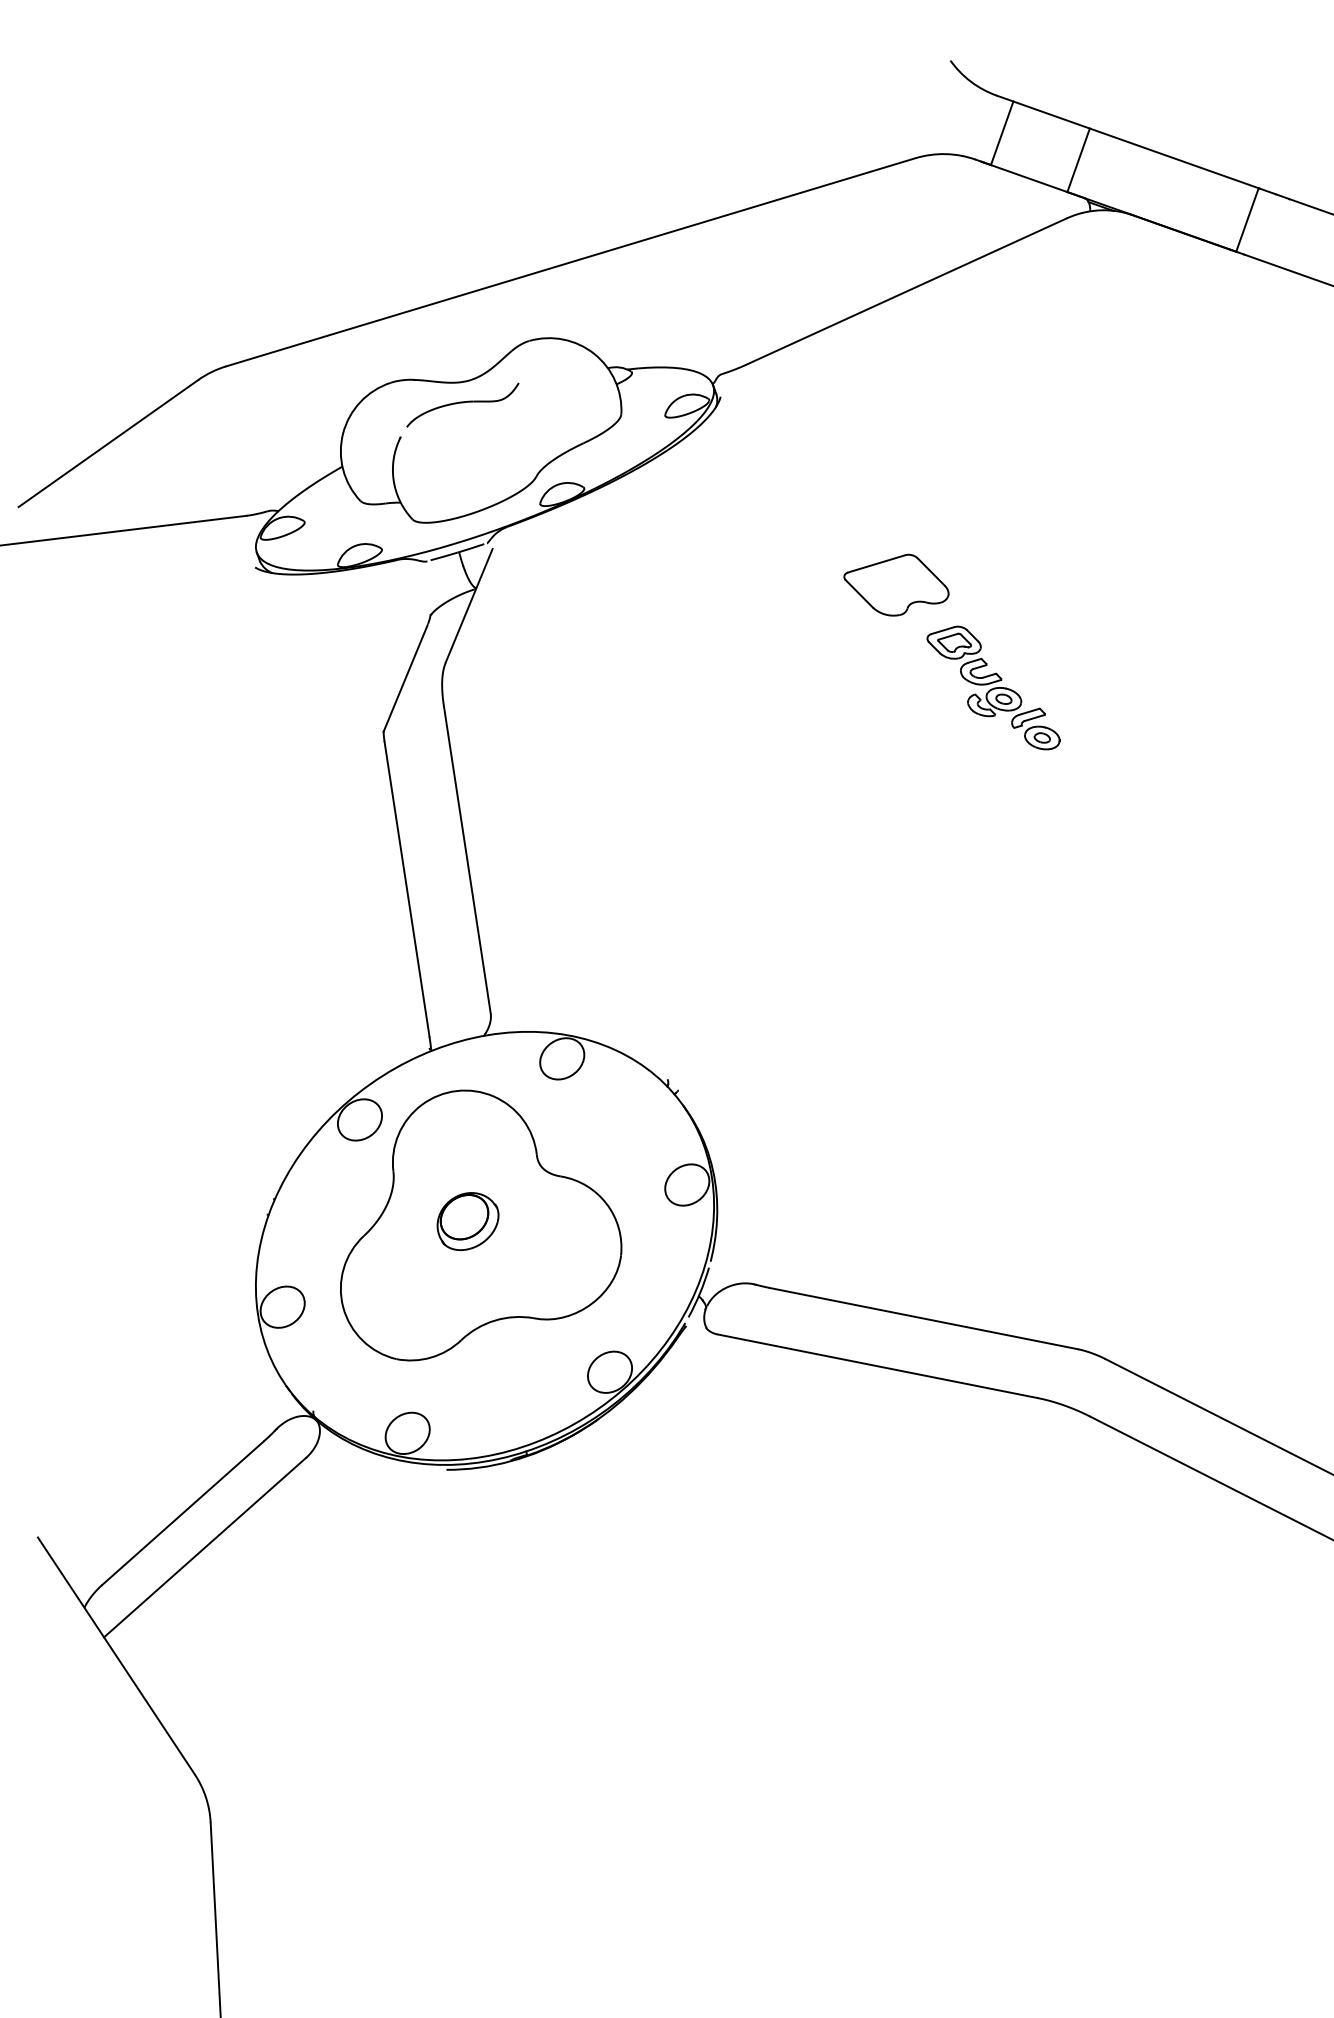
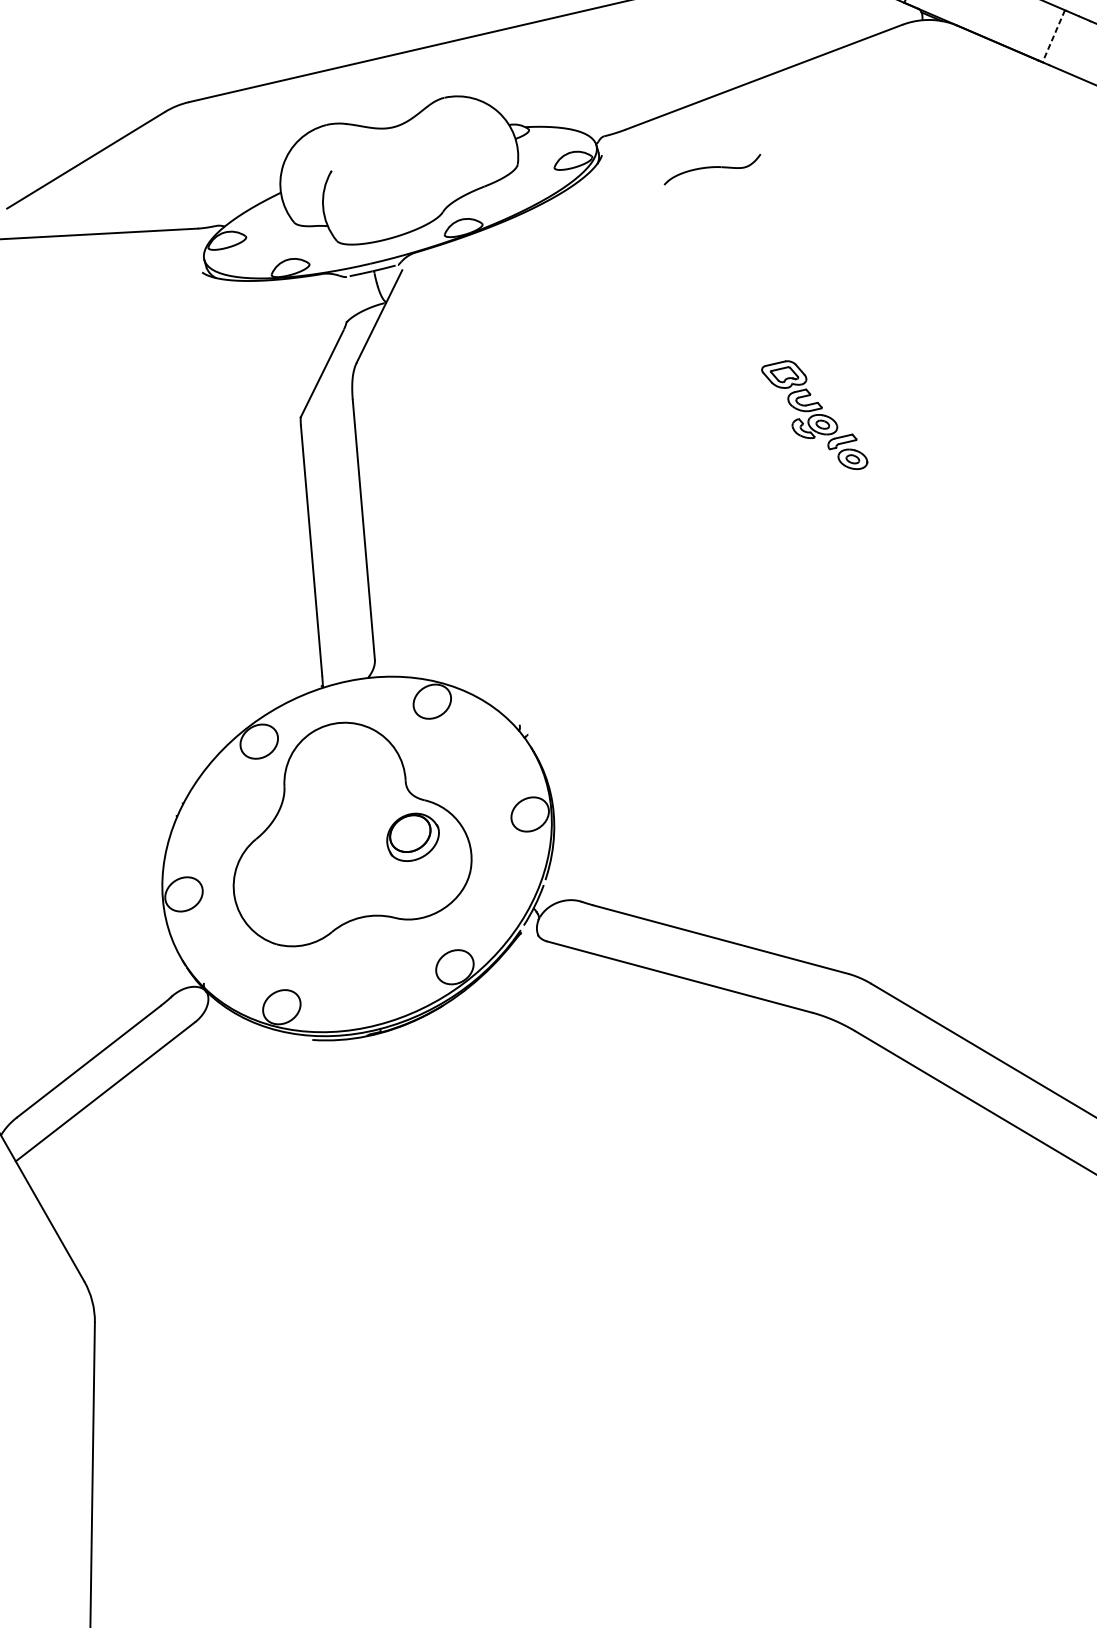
line: (1247, 220) -> (1053, 36), solid -> dashed
part: (462, 404) -> (712, 169), moved
part: (896, 584) -> (739, 322), removed
part: (467, 1221) -> (412, 837), moved

